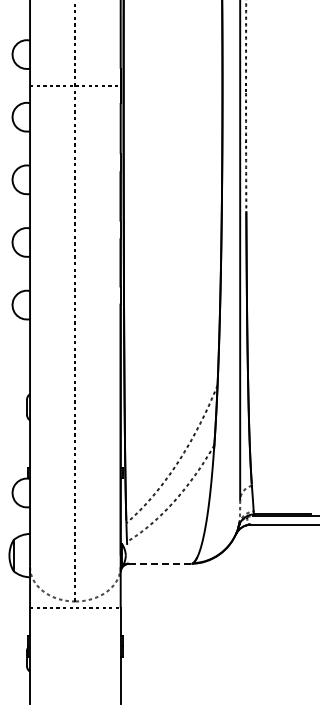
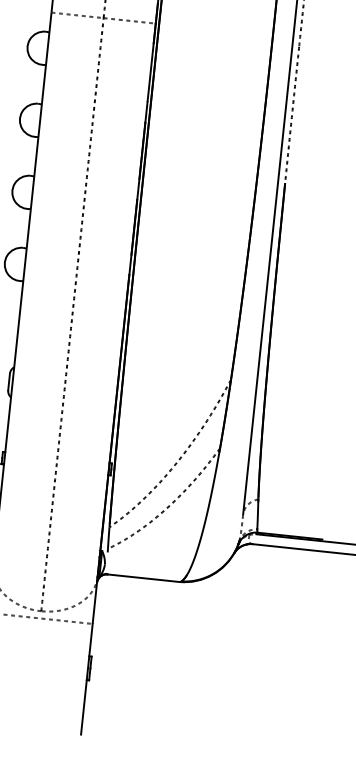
line: (160, 563) -> (143, 577), dashed -> solid

